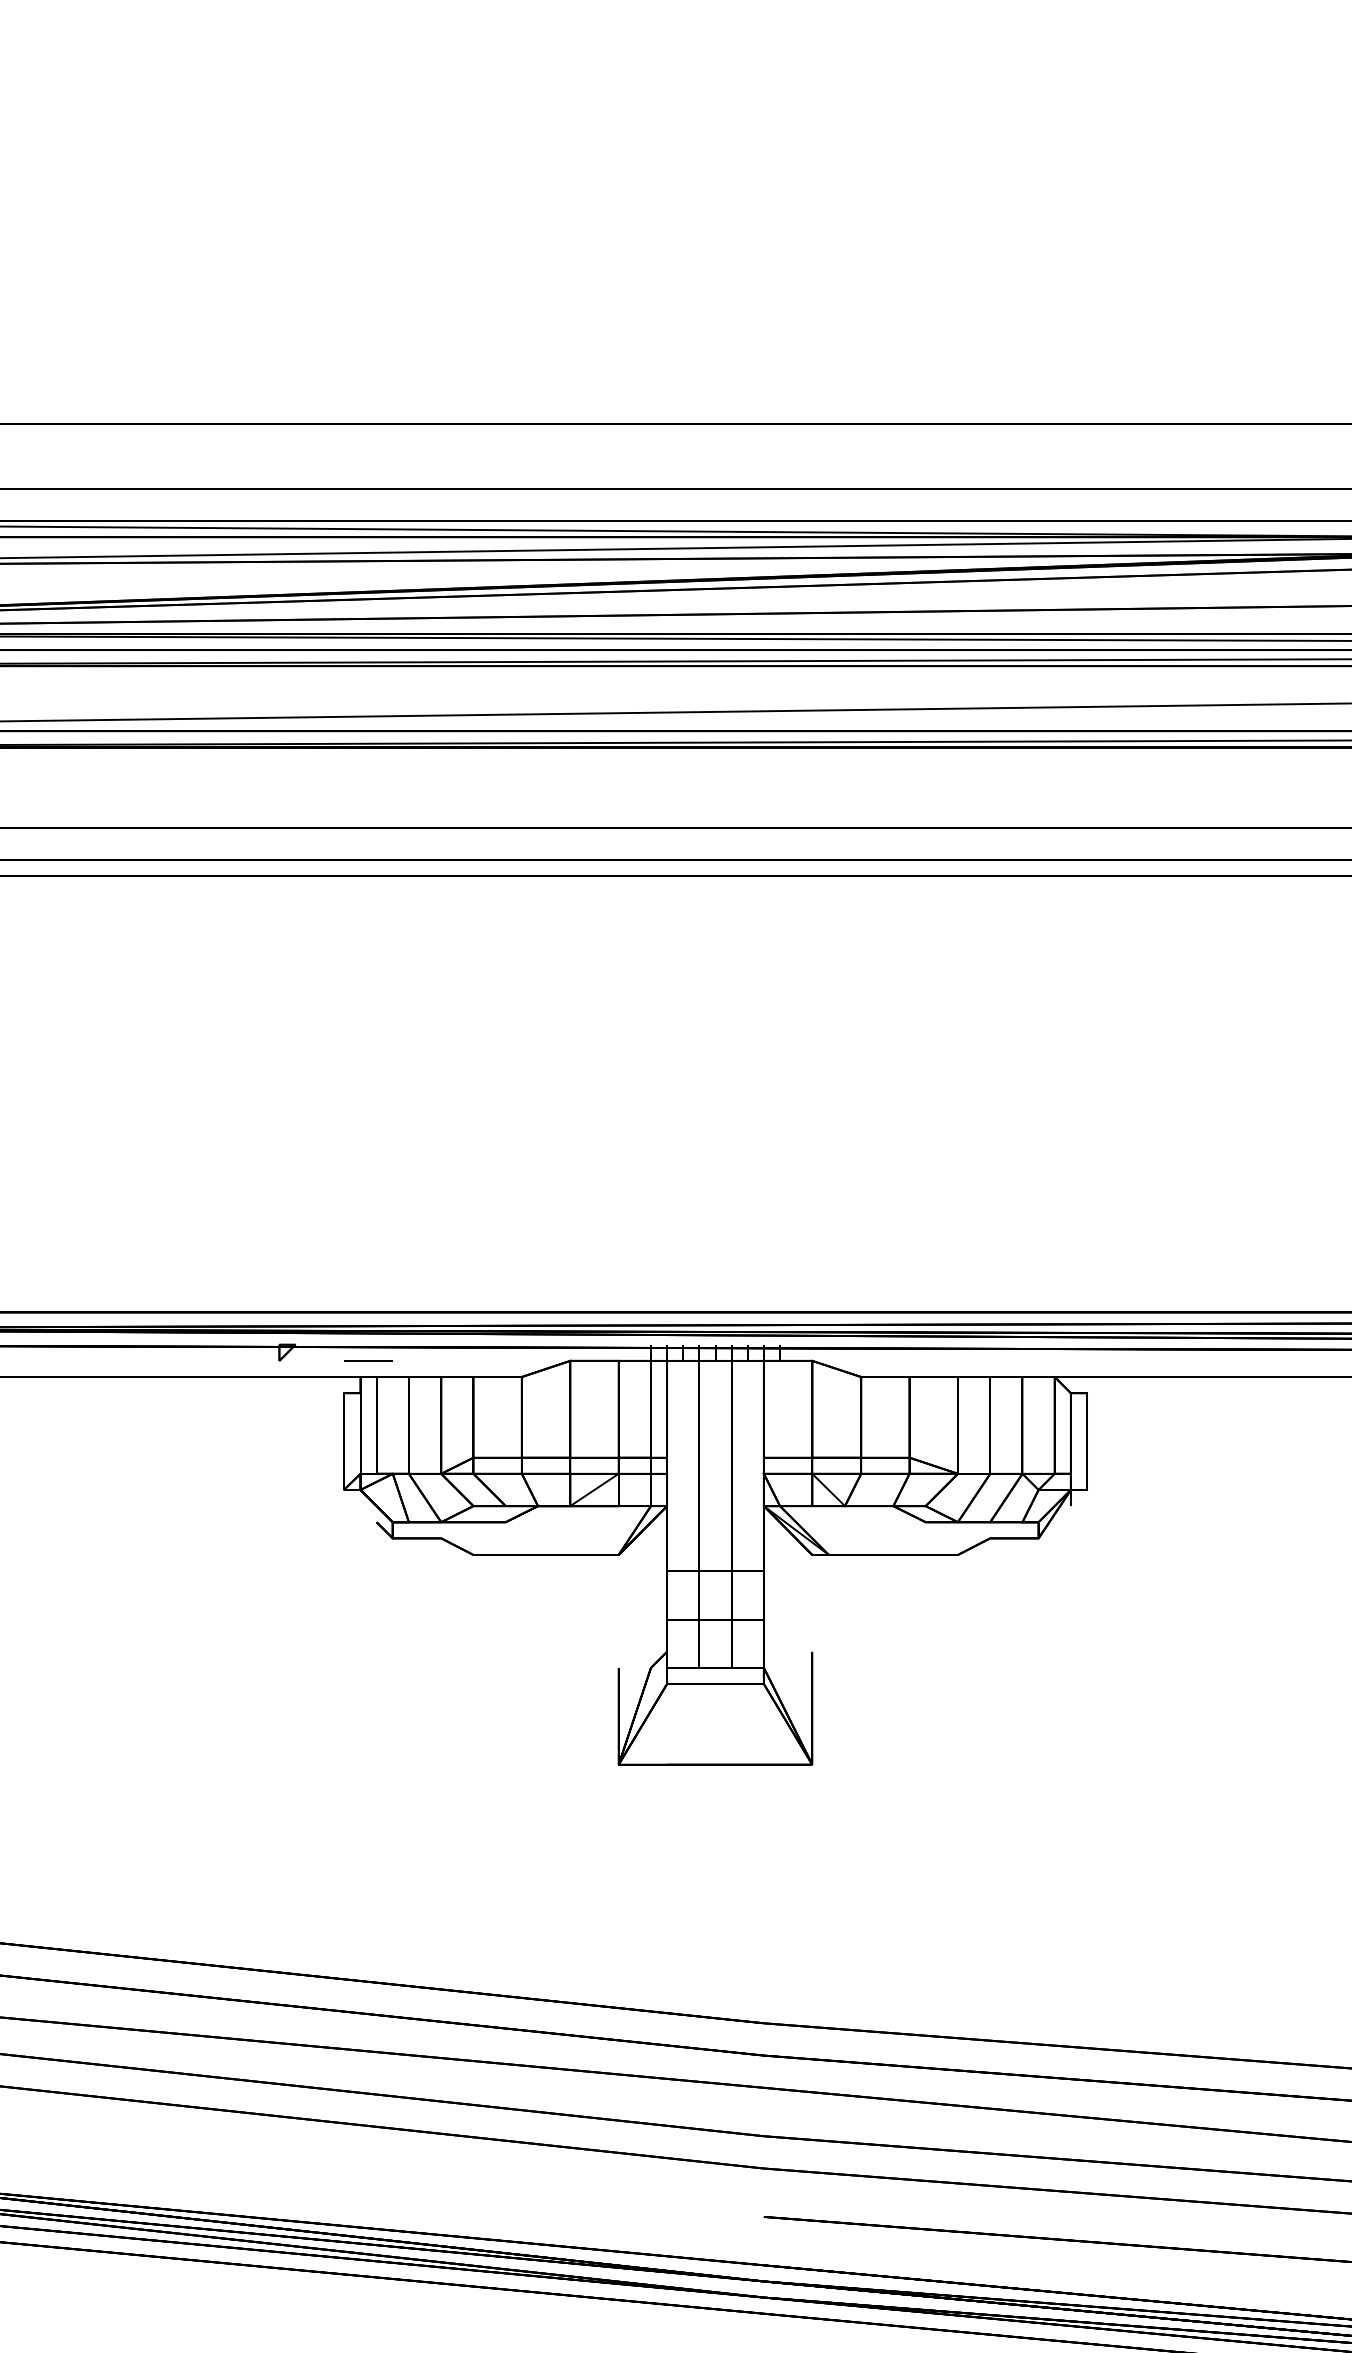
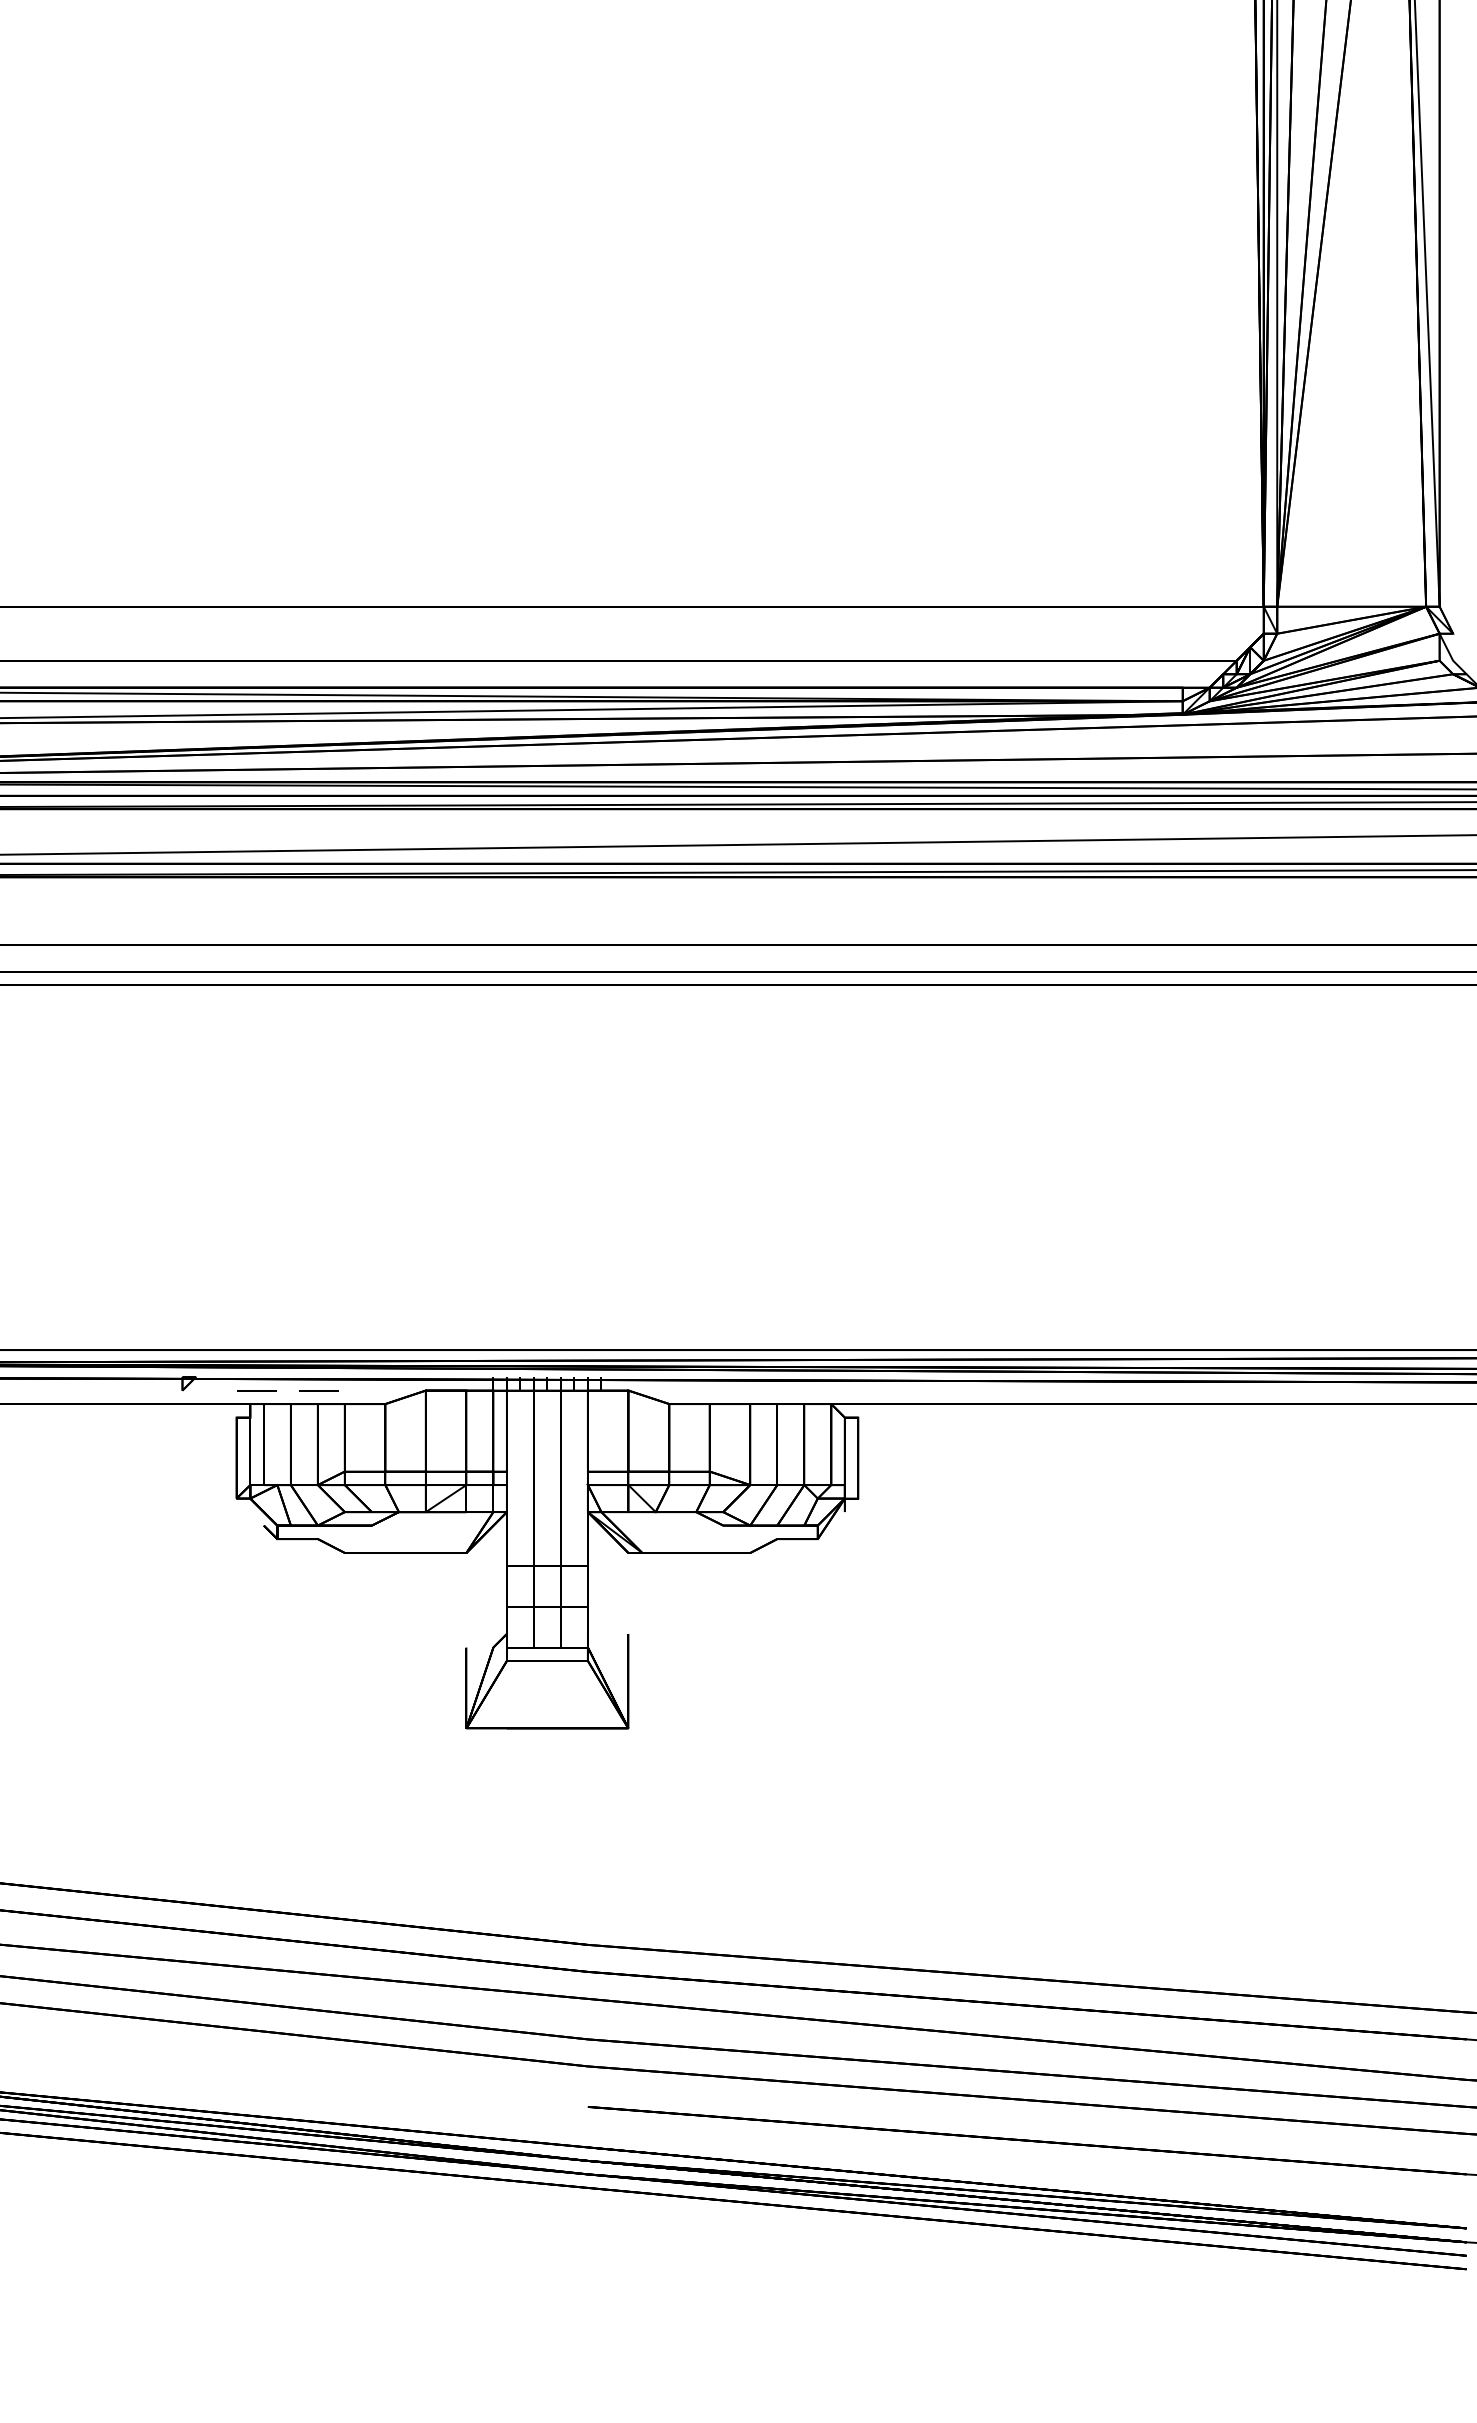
line: (441, 1360) -> (318, 1390), added

